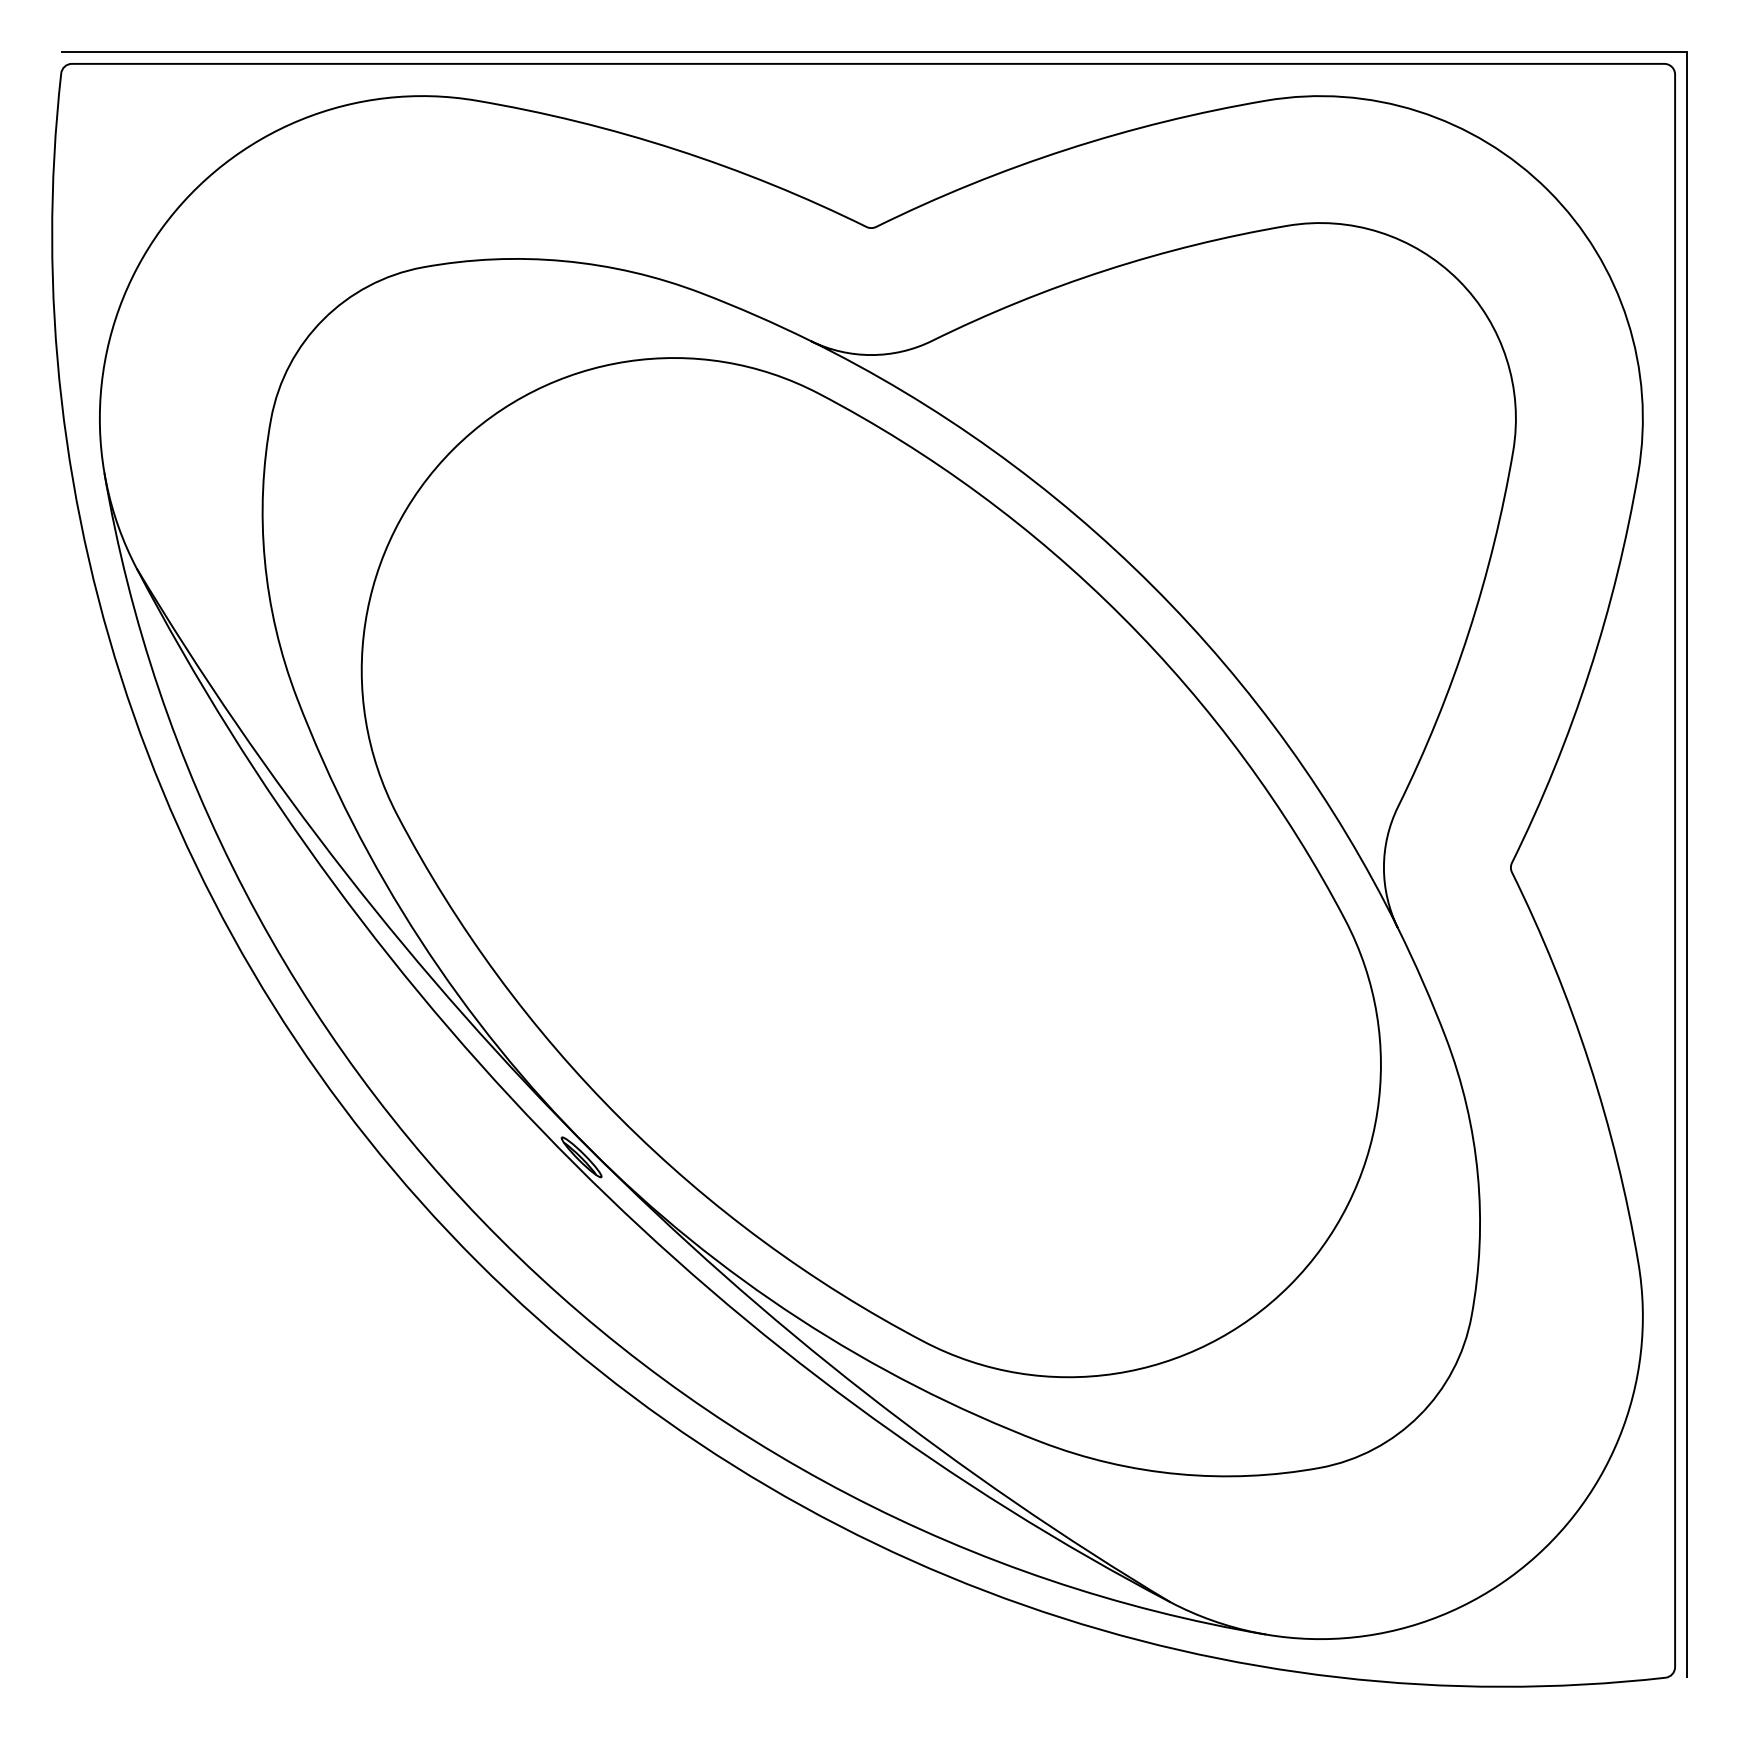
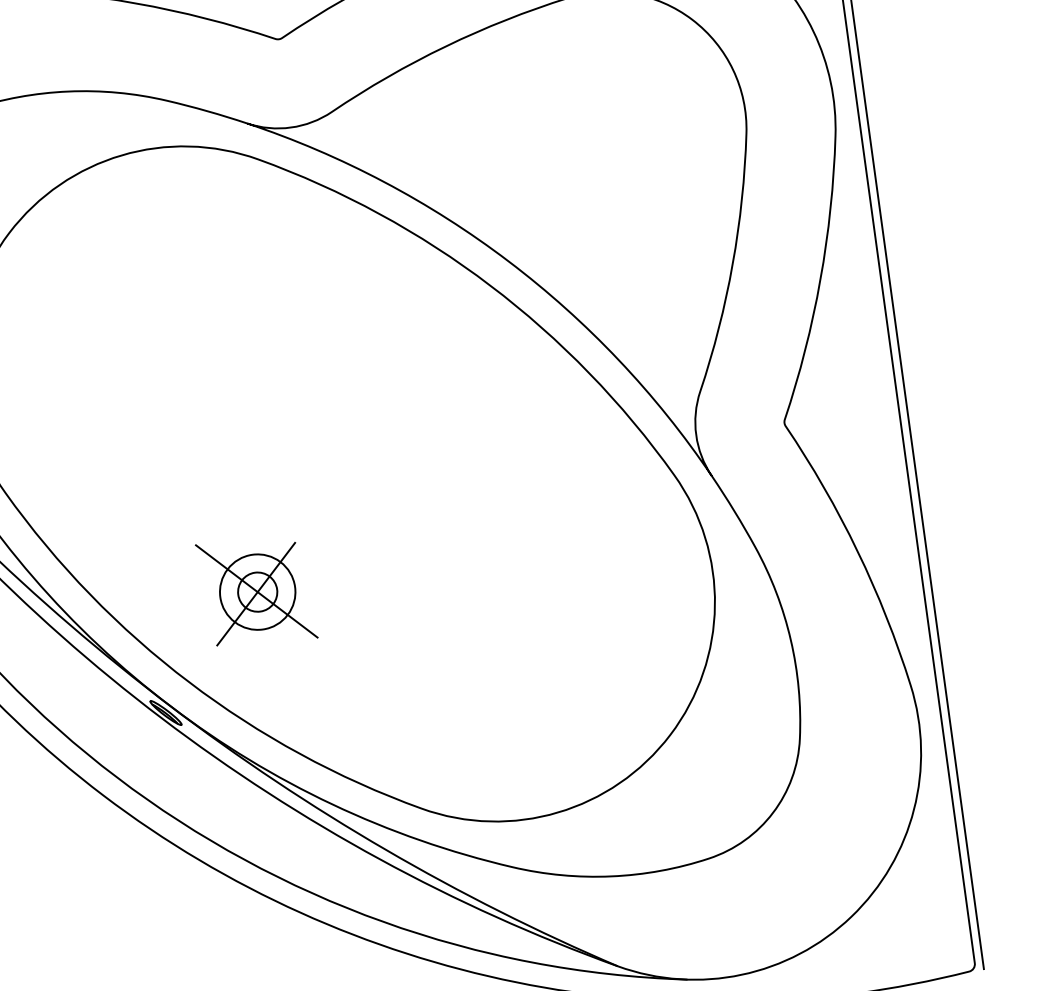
part: (733, 1003) -> (256, 591), added

